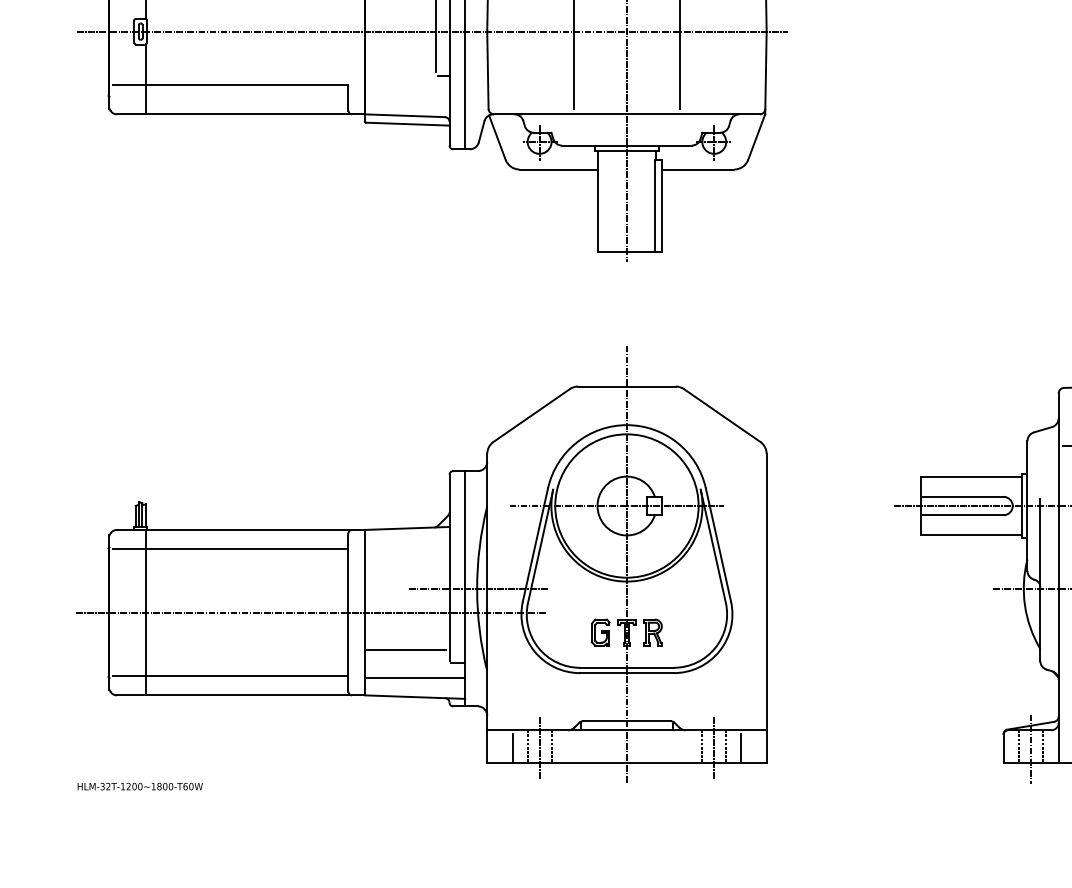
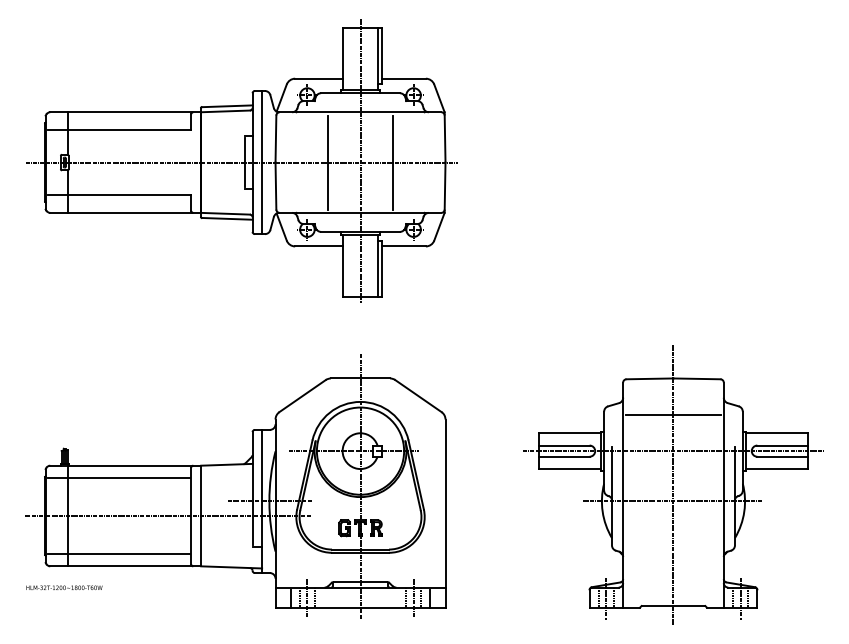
line: (404, 649) -> (225, 538), removed
line: (414, 677) -> (231, 555), removed
text: (140, 786) -> (64, 587), moved

